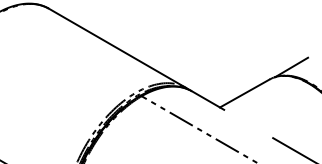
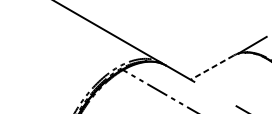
line: (244, 93) -> (211, 67), solid -> dashed

